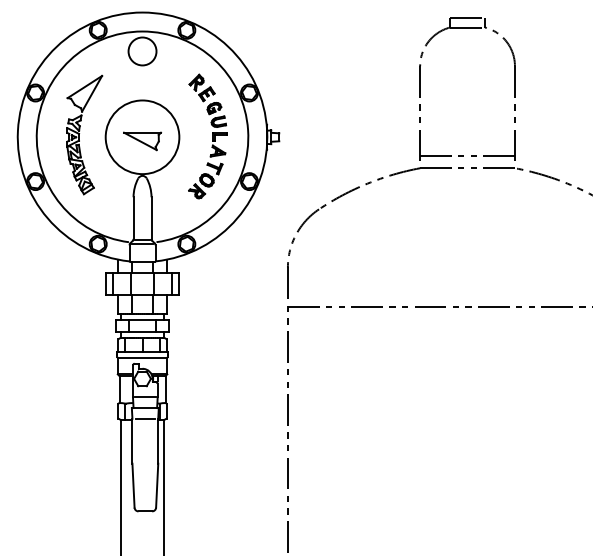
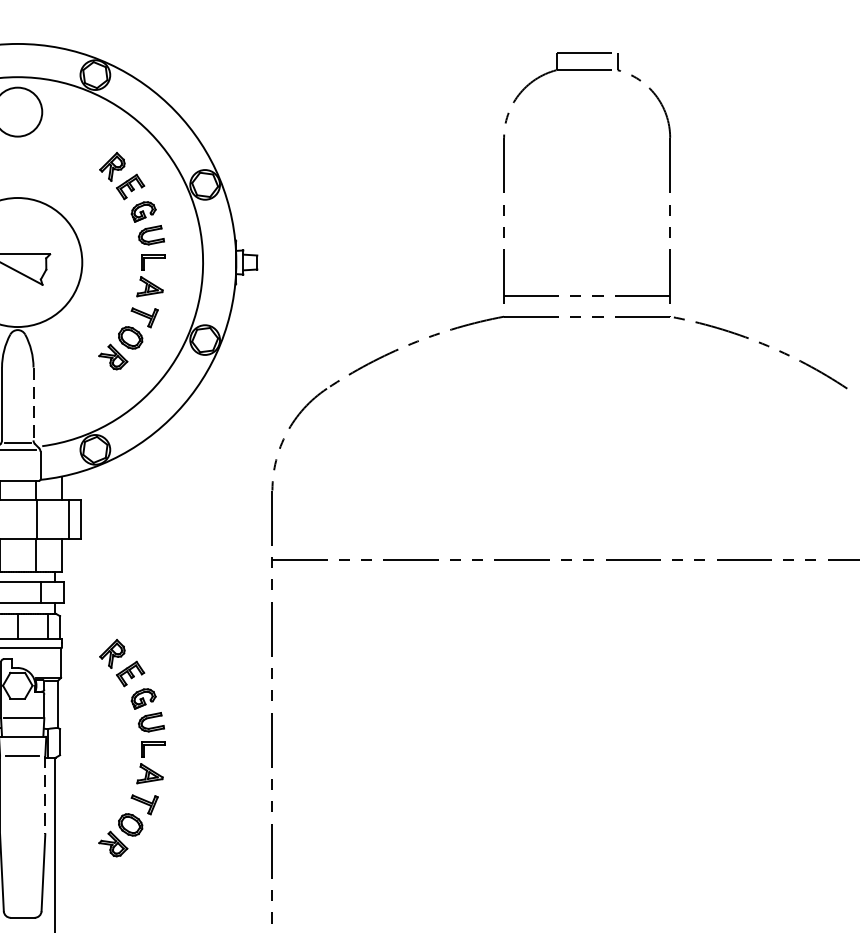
line: (151, 218) -> (33, 404), solid -> dashed
part: (207, 414) -> (131, 748), added
line: (158, 441) -> (45, 795), solid -> dashed

